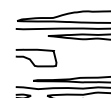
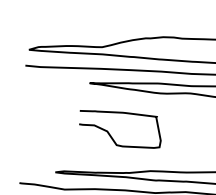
curve: (31, 59) -> (110, 131), moved

